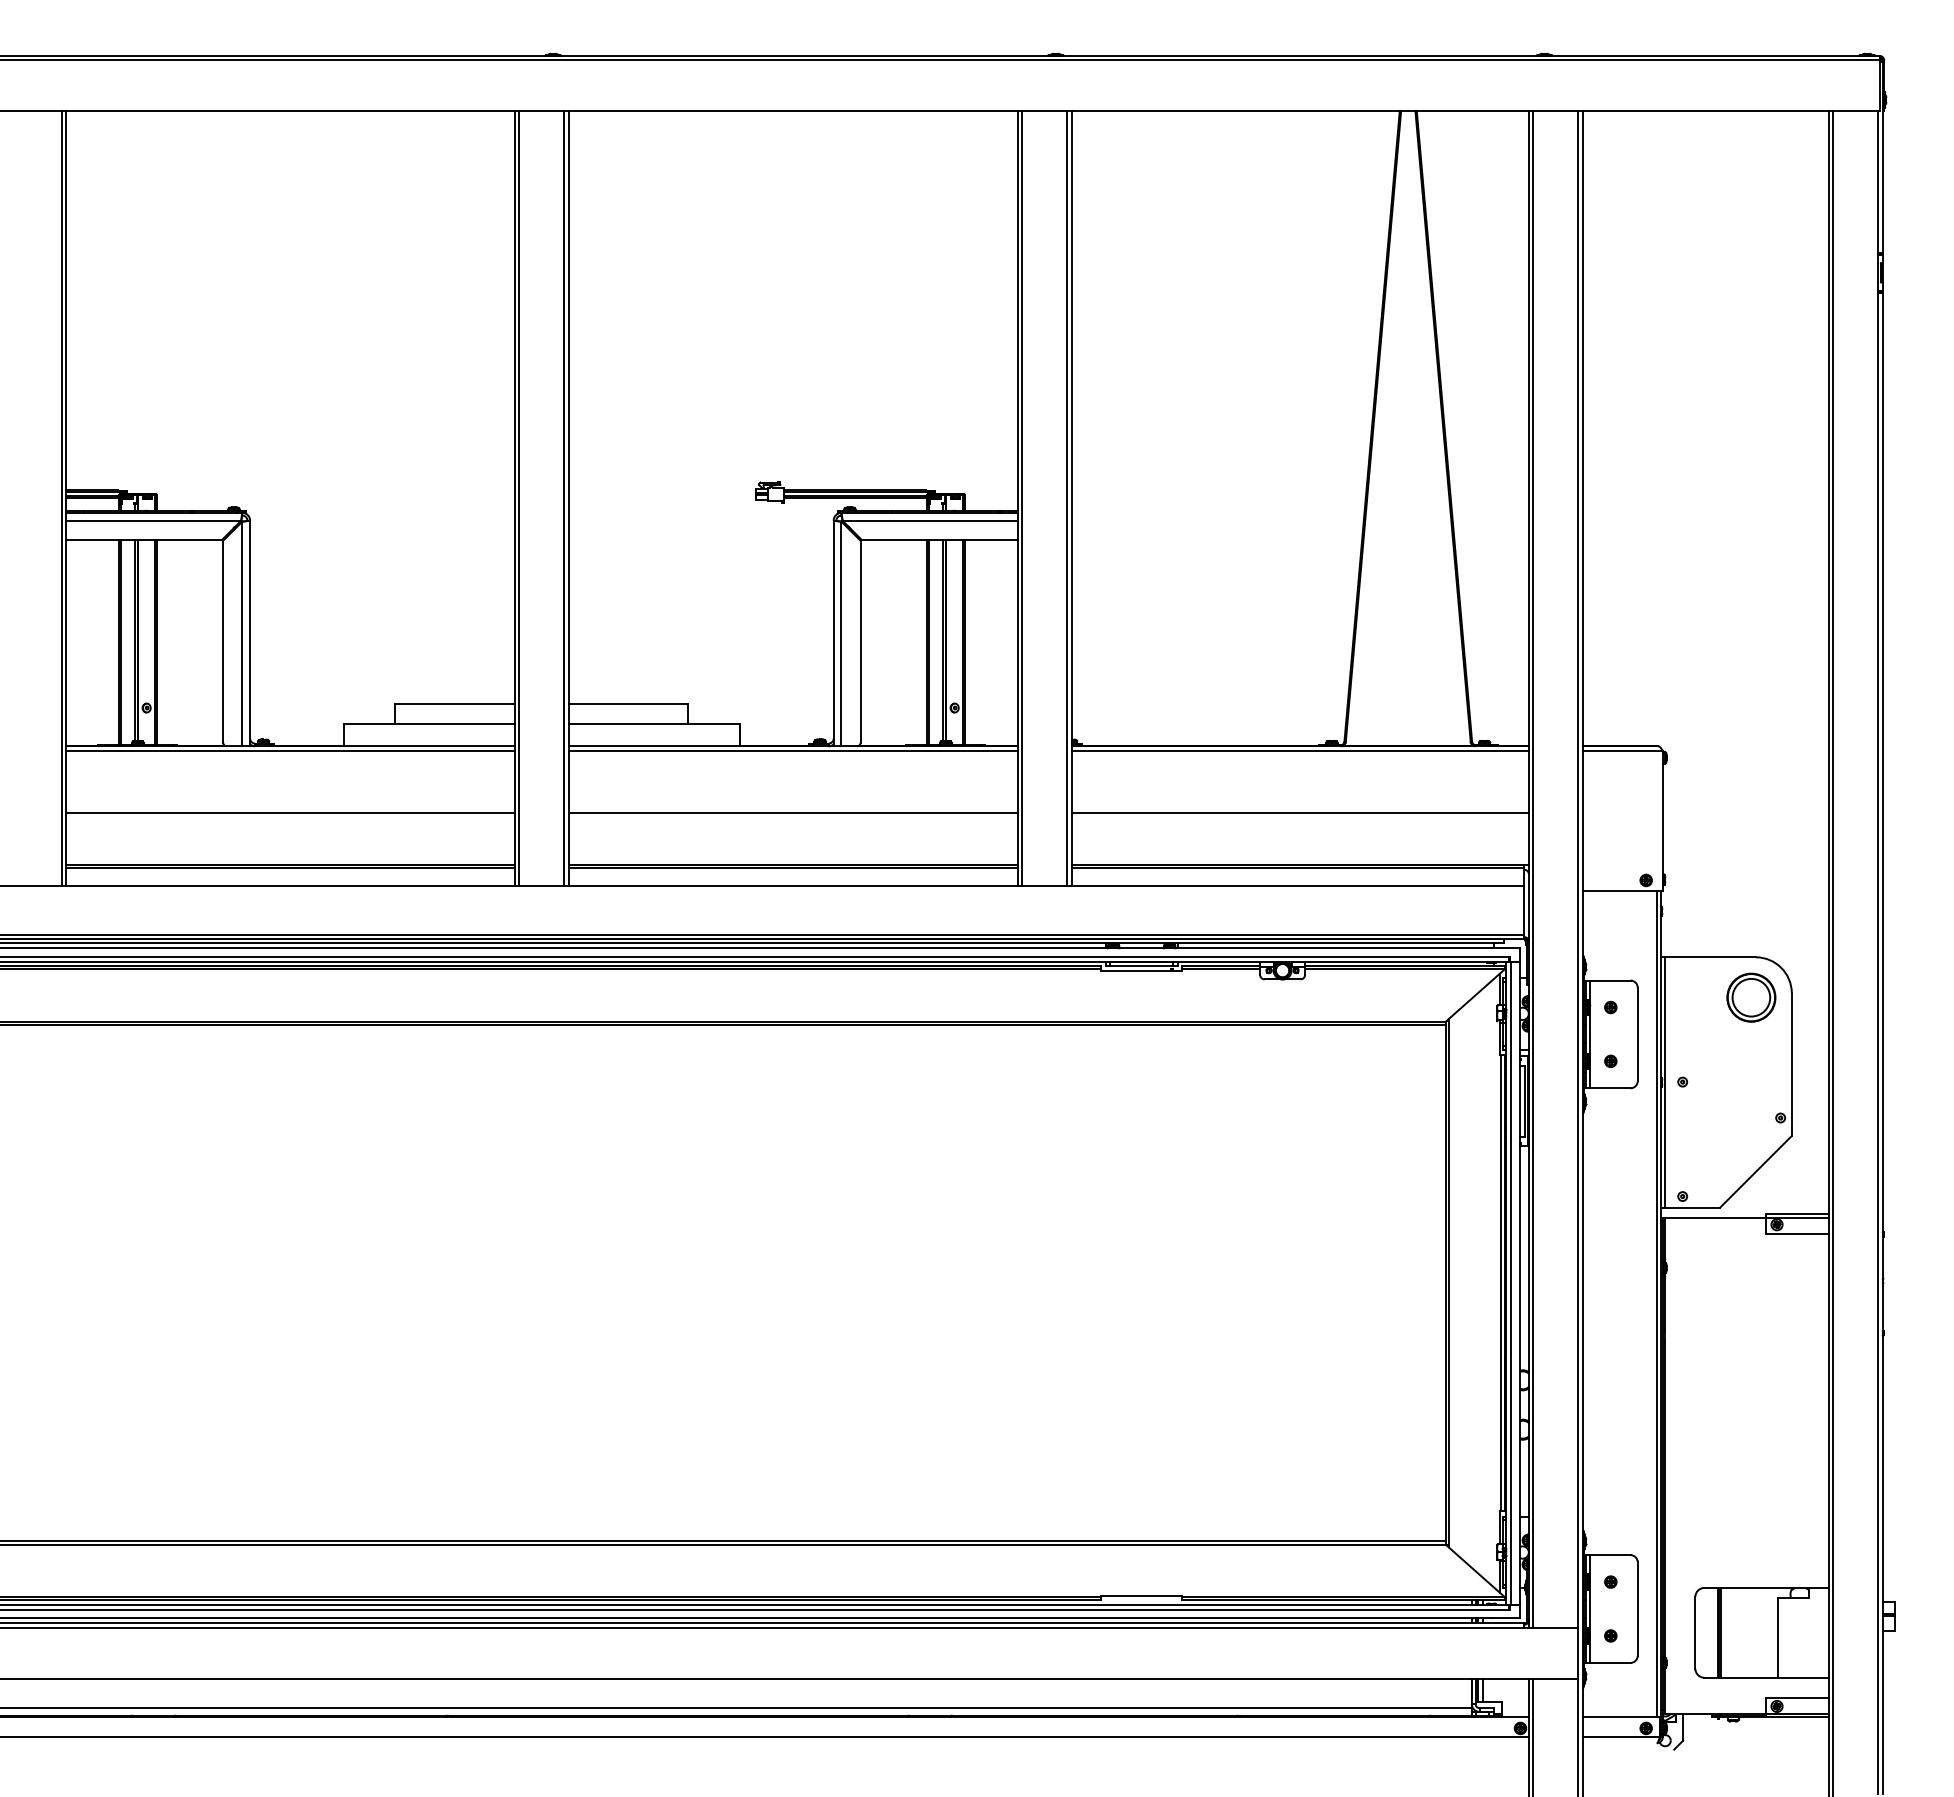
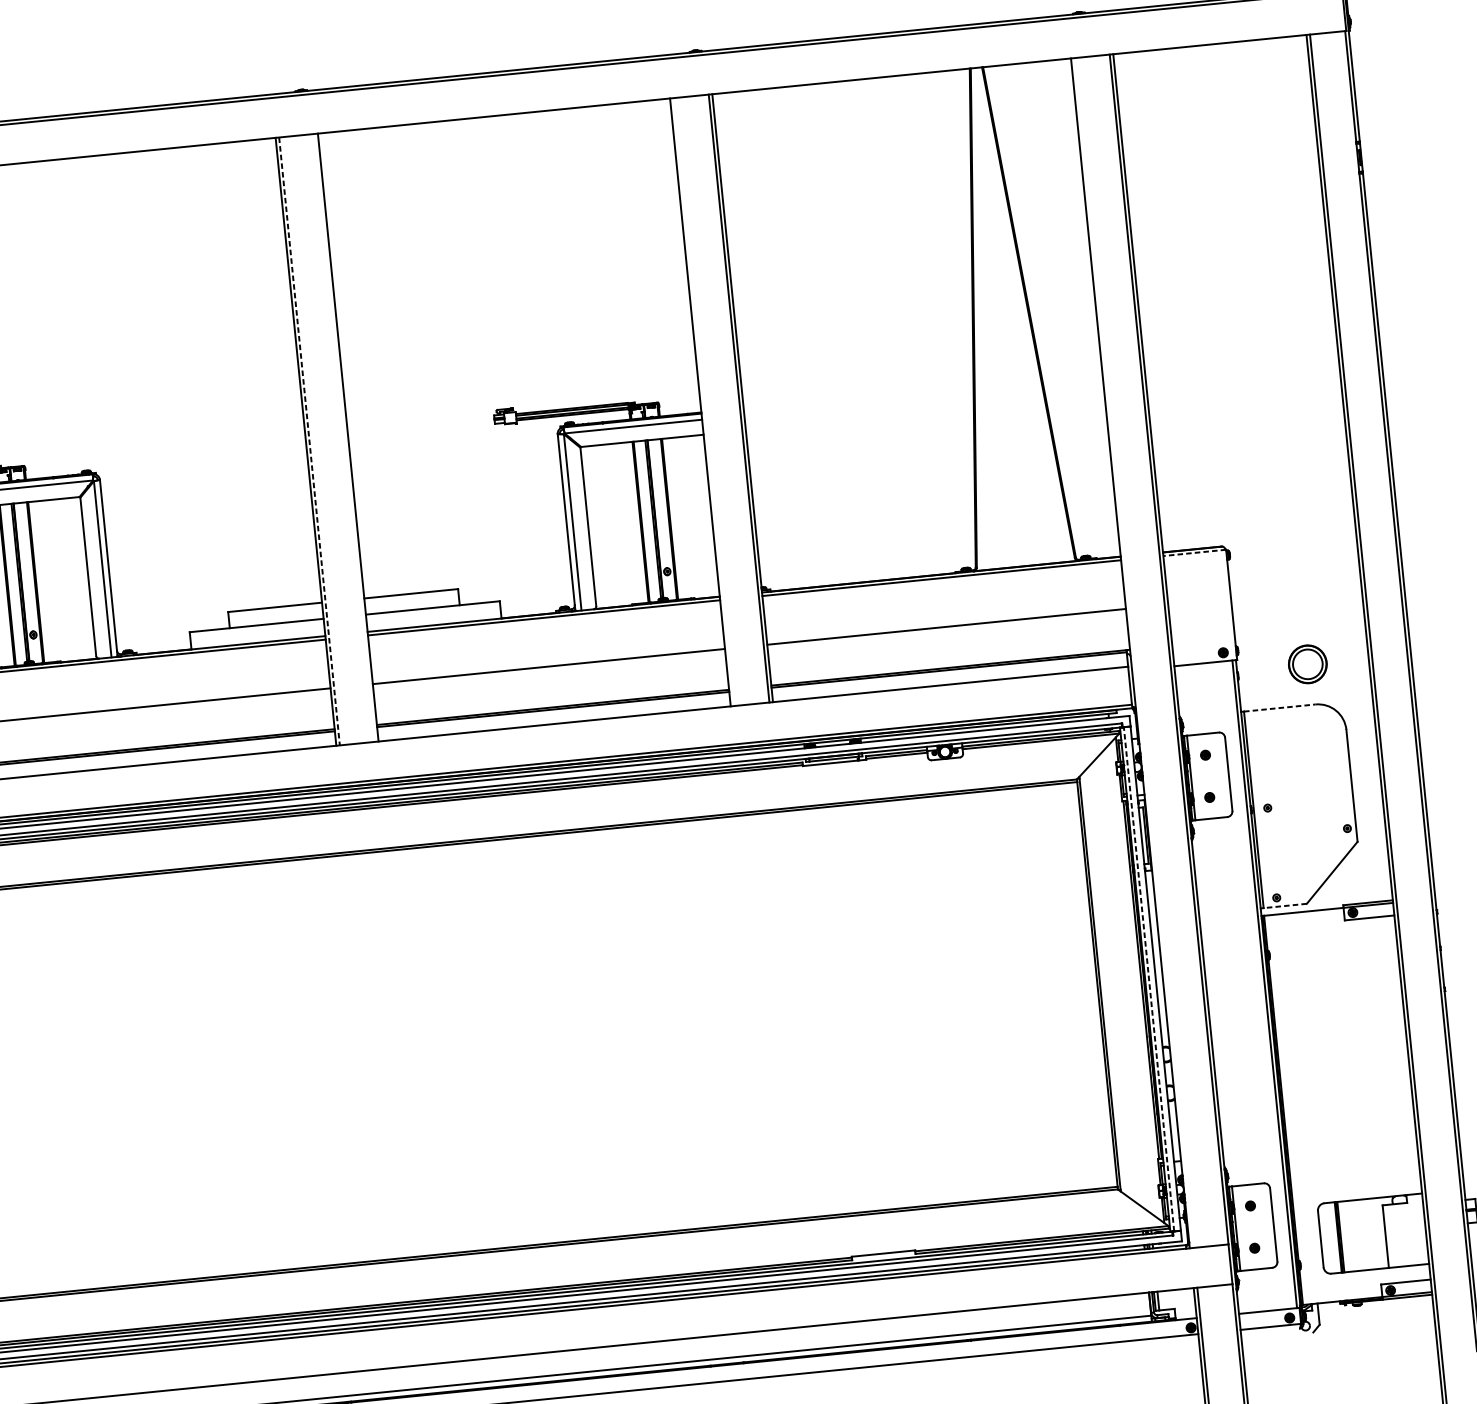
line: (564, 498) -> (344, 437), removed
line: (1022, 498) -> (704, 401), removed
line: (519, 499) -> (309, 442), solid -> dashed
line: (1622, 750) -> (1194, 552), solid -> dashed
line: (1533, 869) -> (1134, 653), removed
line: (1710, 957) -> (1279, 708), solid -> dashed
part: (1751, 997) -> (1307, 664), moved
line: (1692, 1207) -> (1285, 905), solid -> dashed
line: (1511, 1282) -> (1149, 978), solid -> dashed

